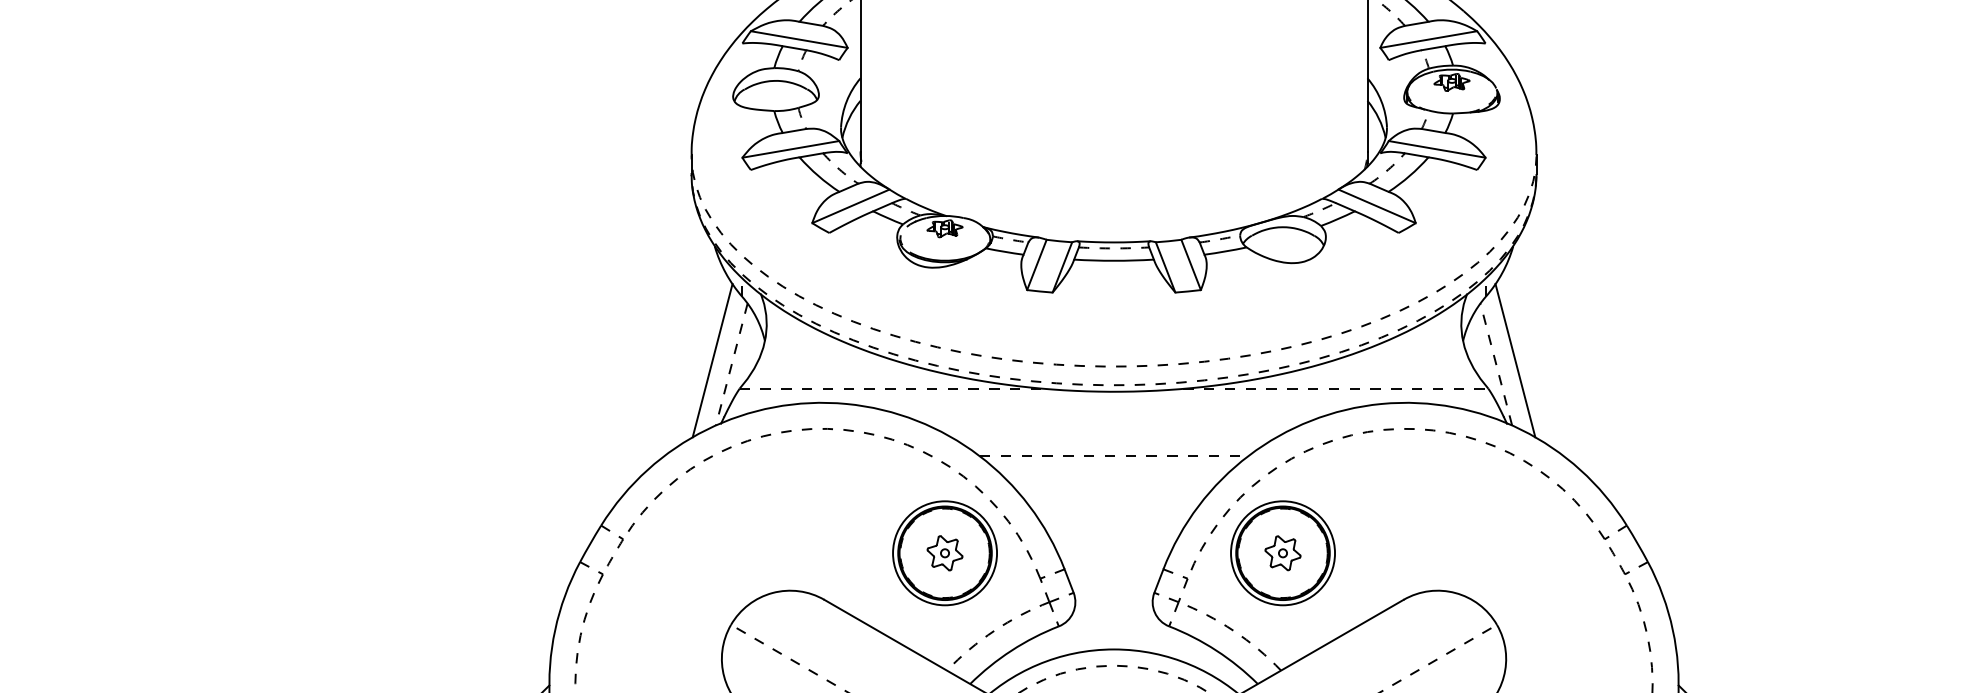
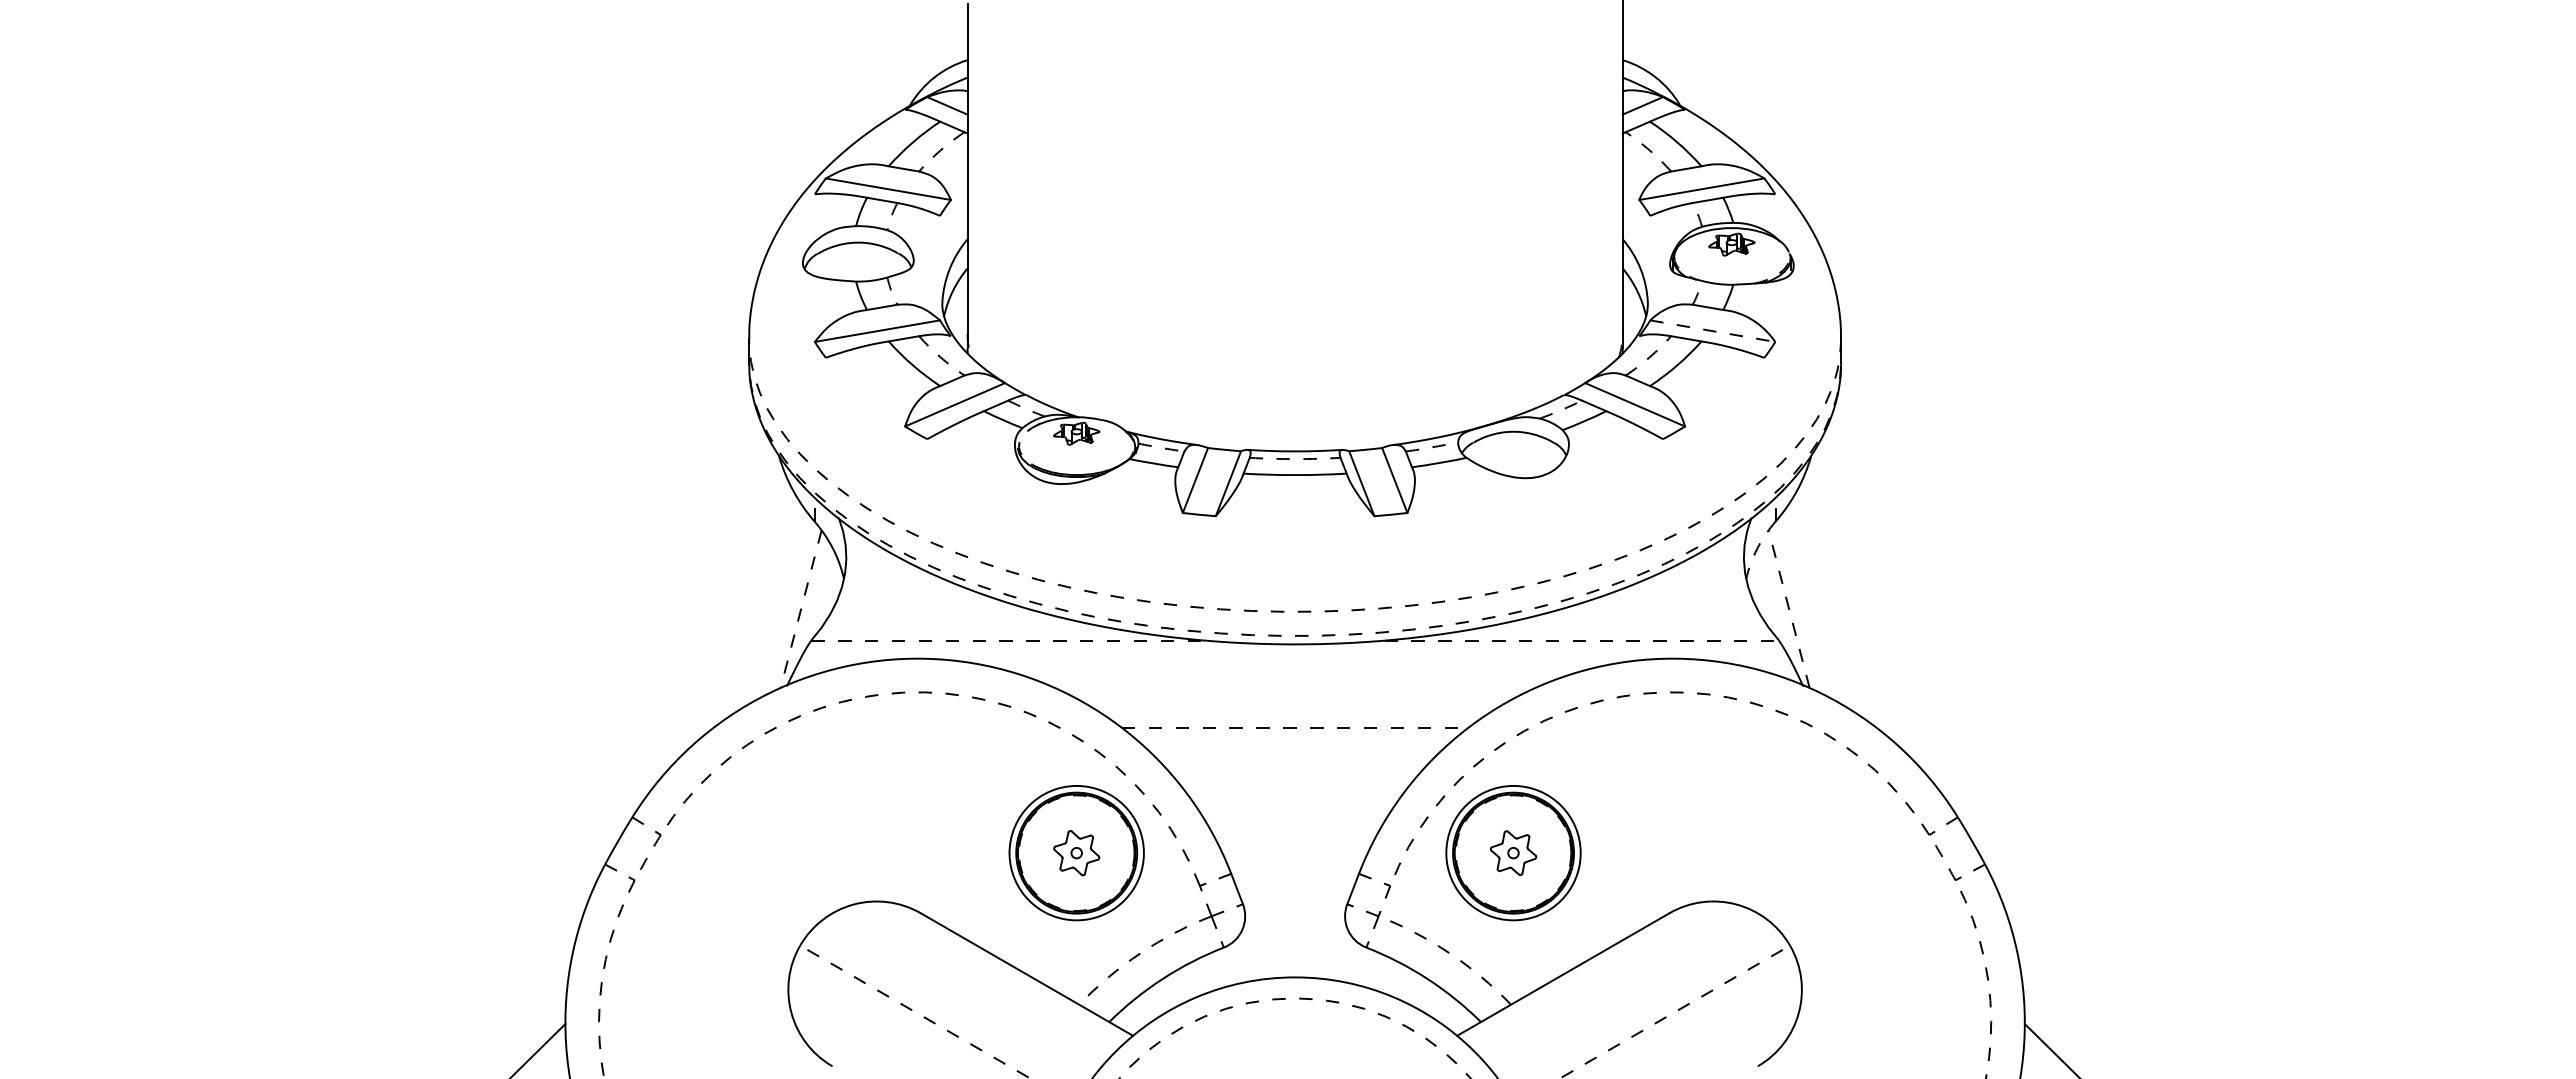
line: (1437, 149) -> (1713, 331), solid -> dashed
arc: (1471, 317) -> (1757, 548), solid -> dashed
line: (712, 360) -> (776, 604), removed
line: (1515, 360) -> (1813, 604), removed

